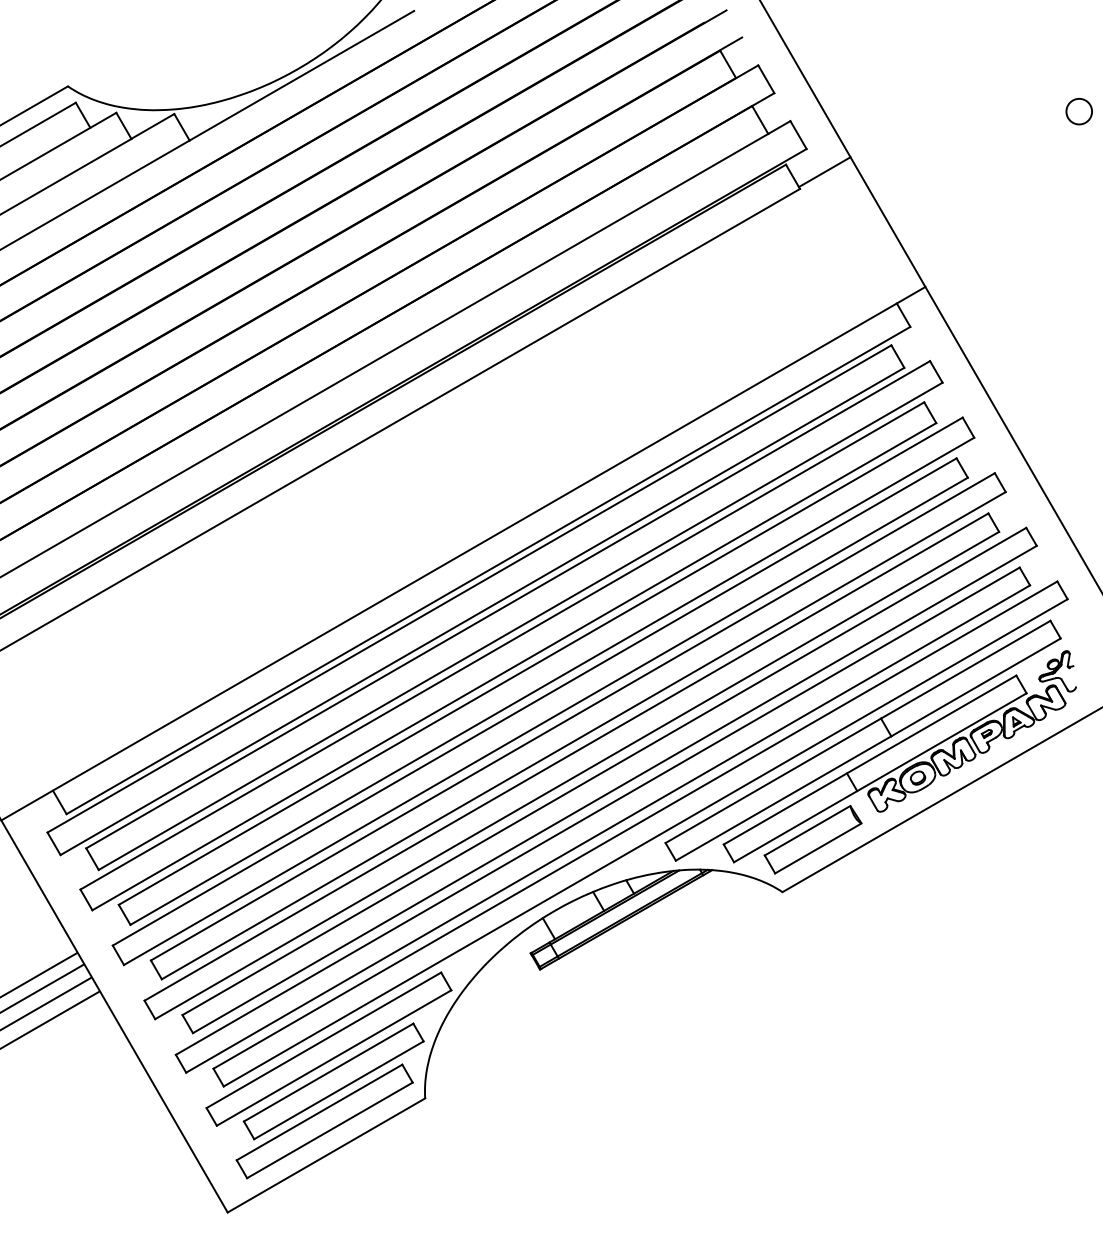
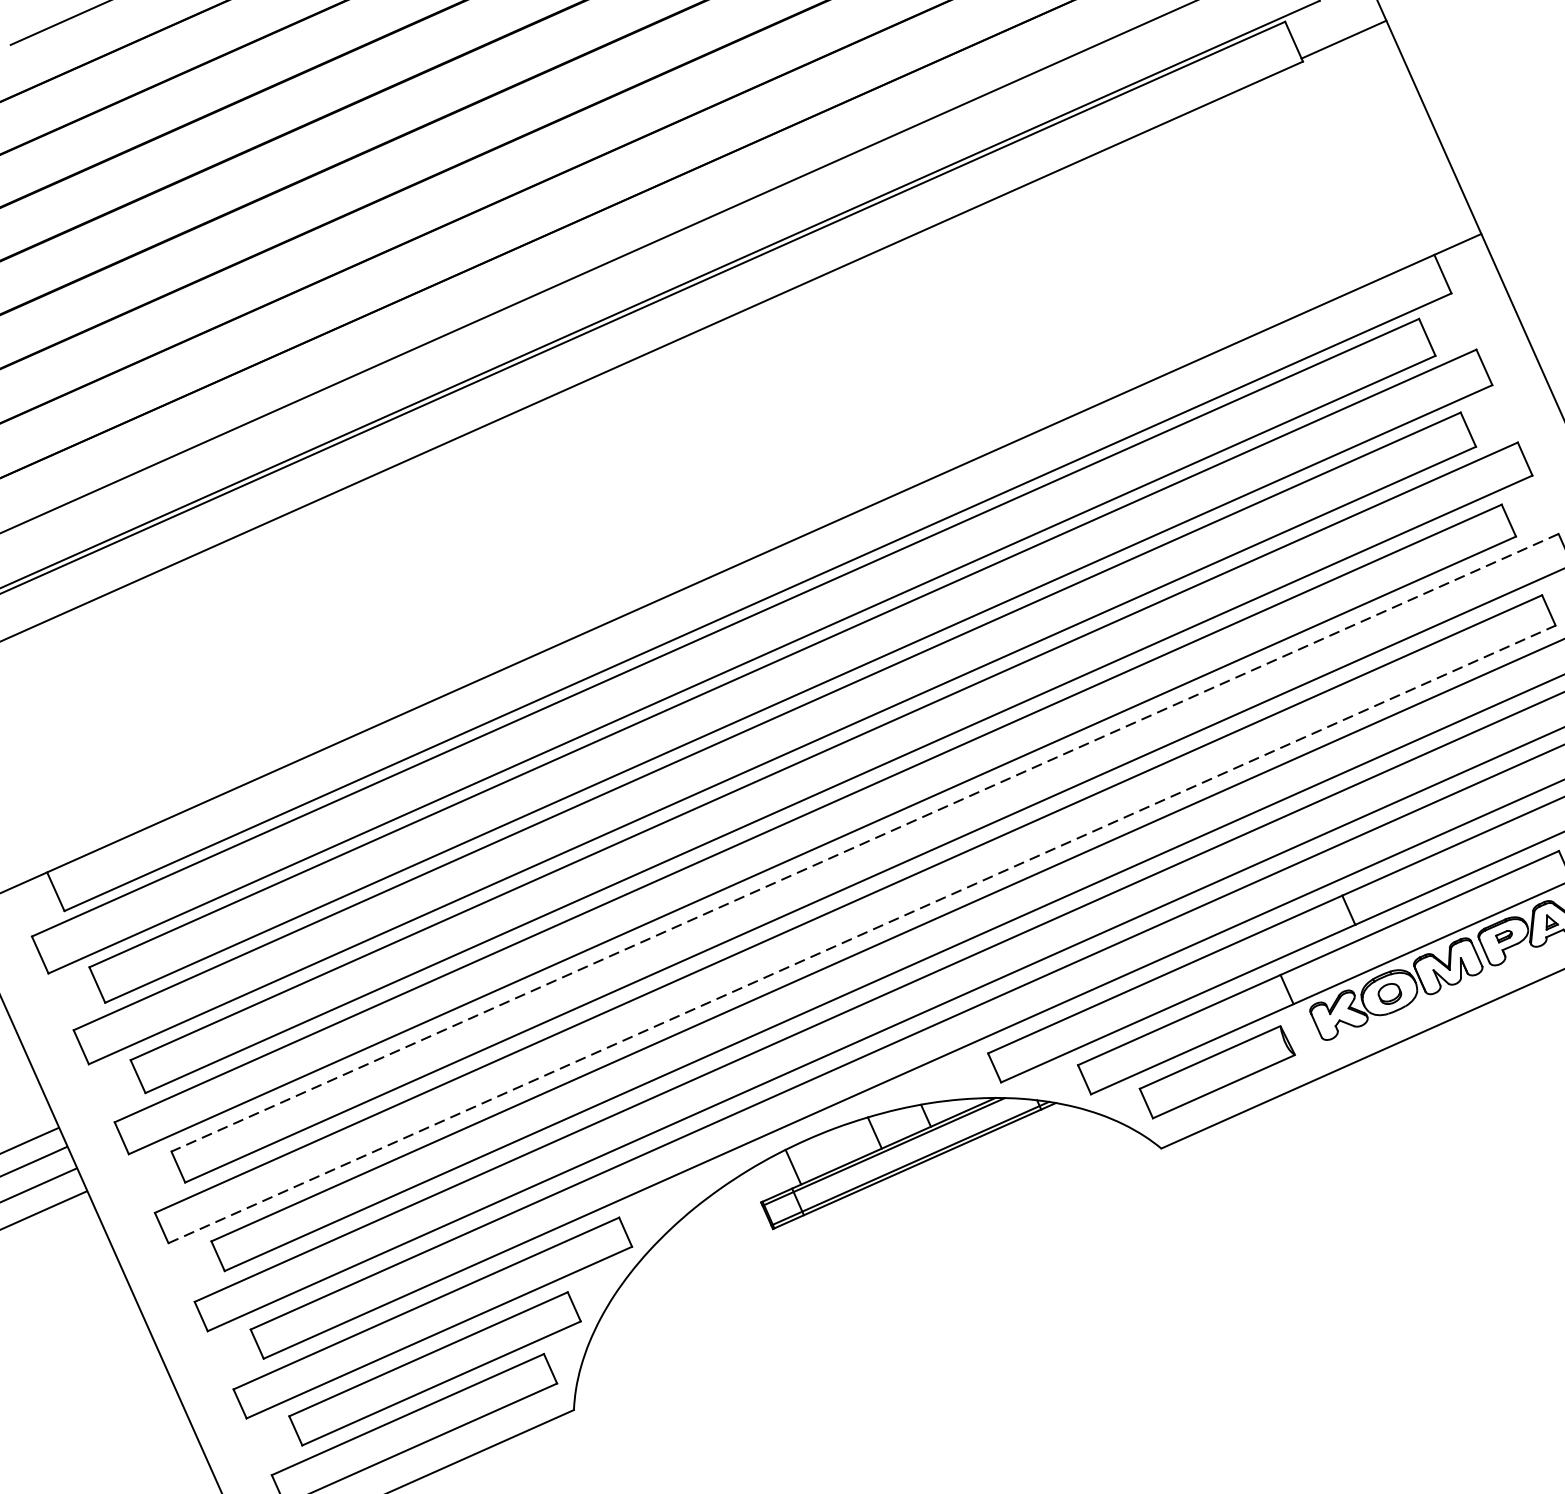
line: (572, 717) -> (864, 843), solid -> dashed
line: (577, 775) -> (862, 934), solid -> dashed

